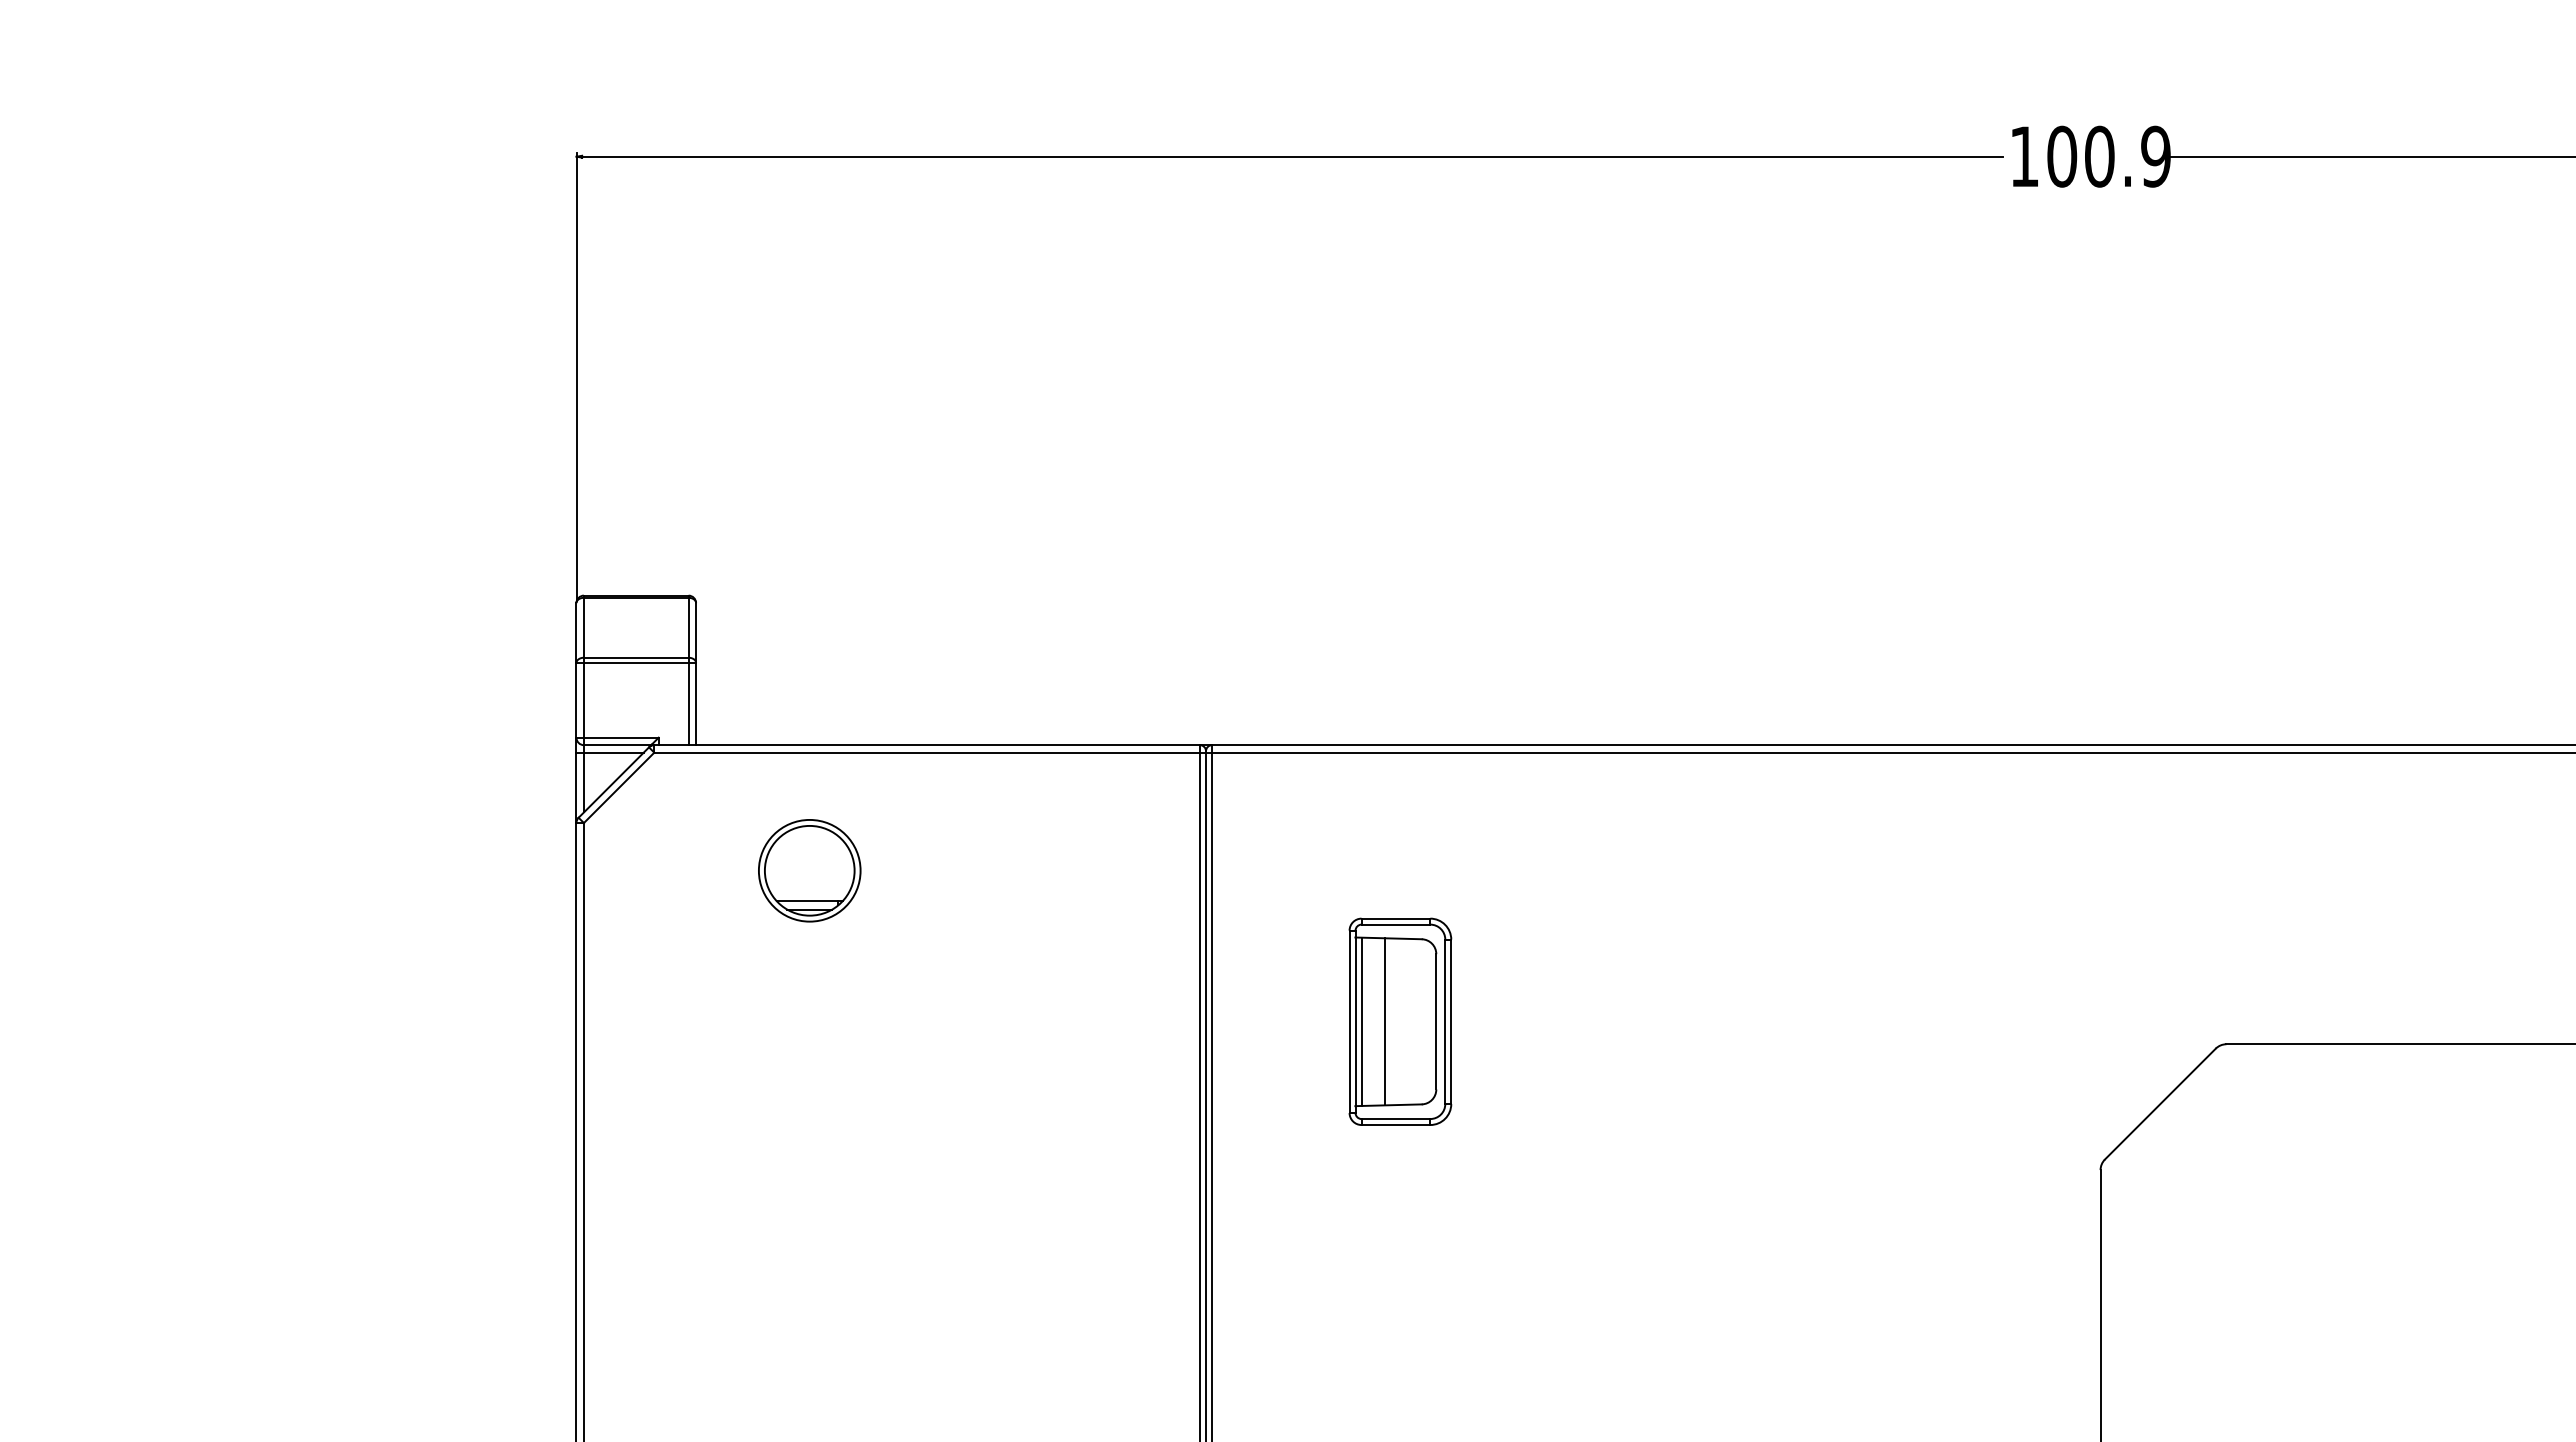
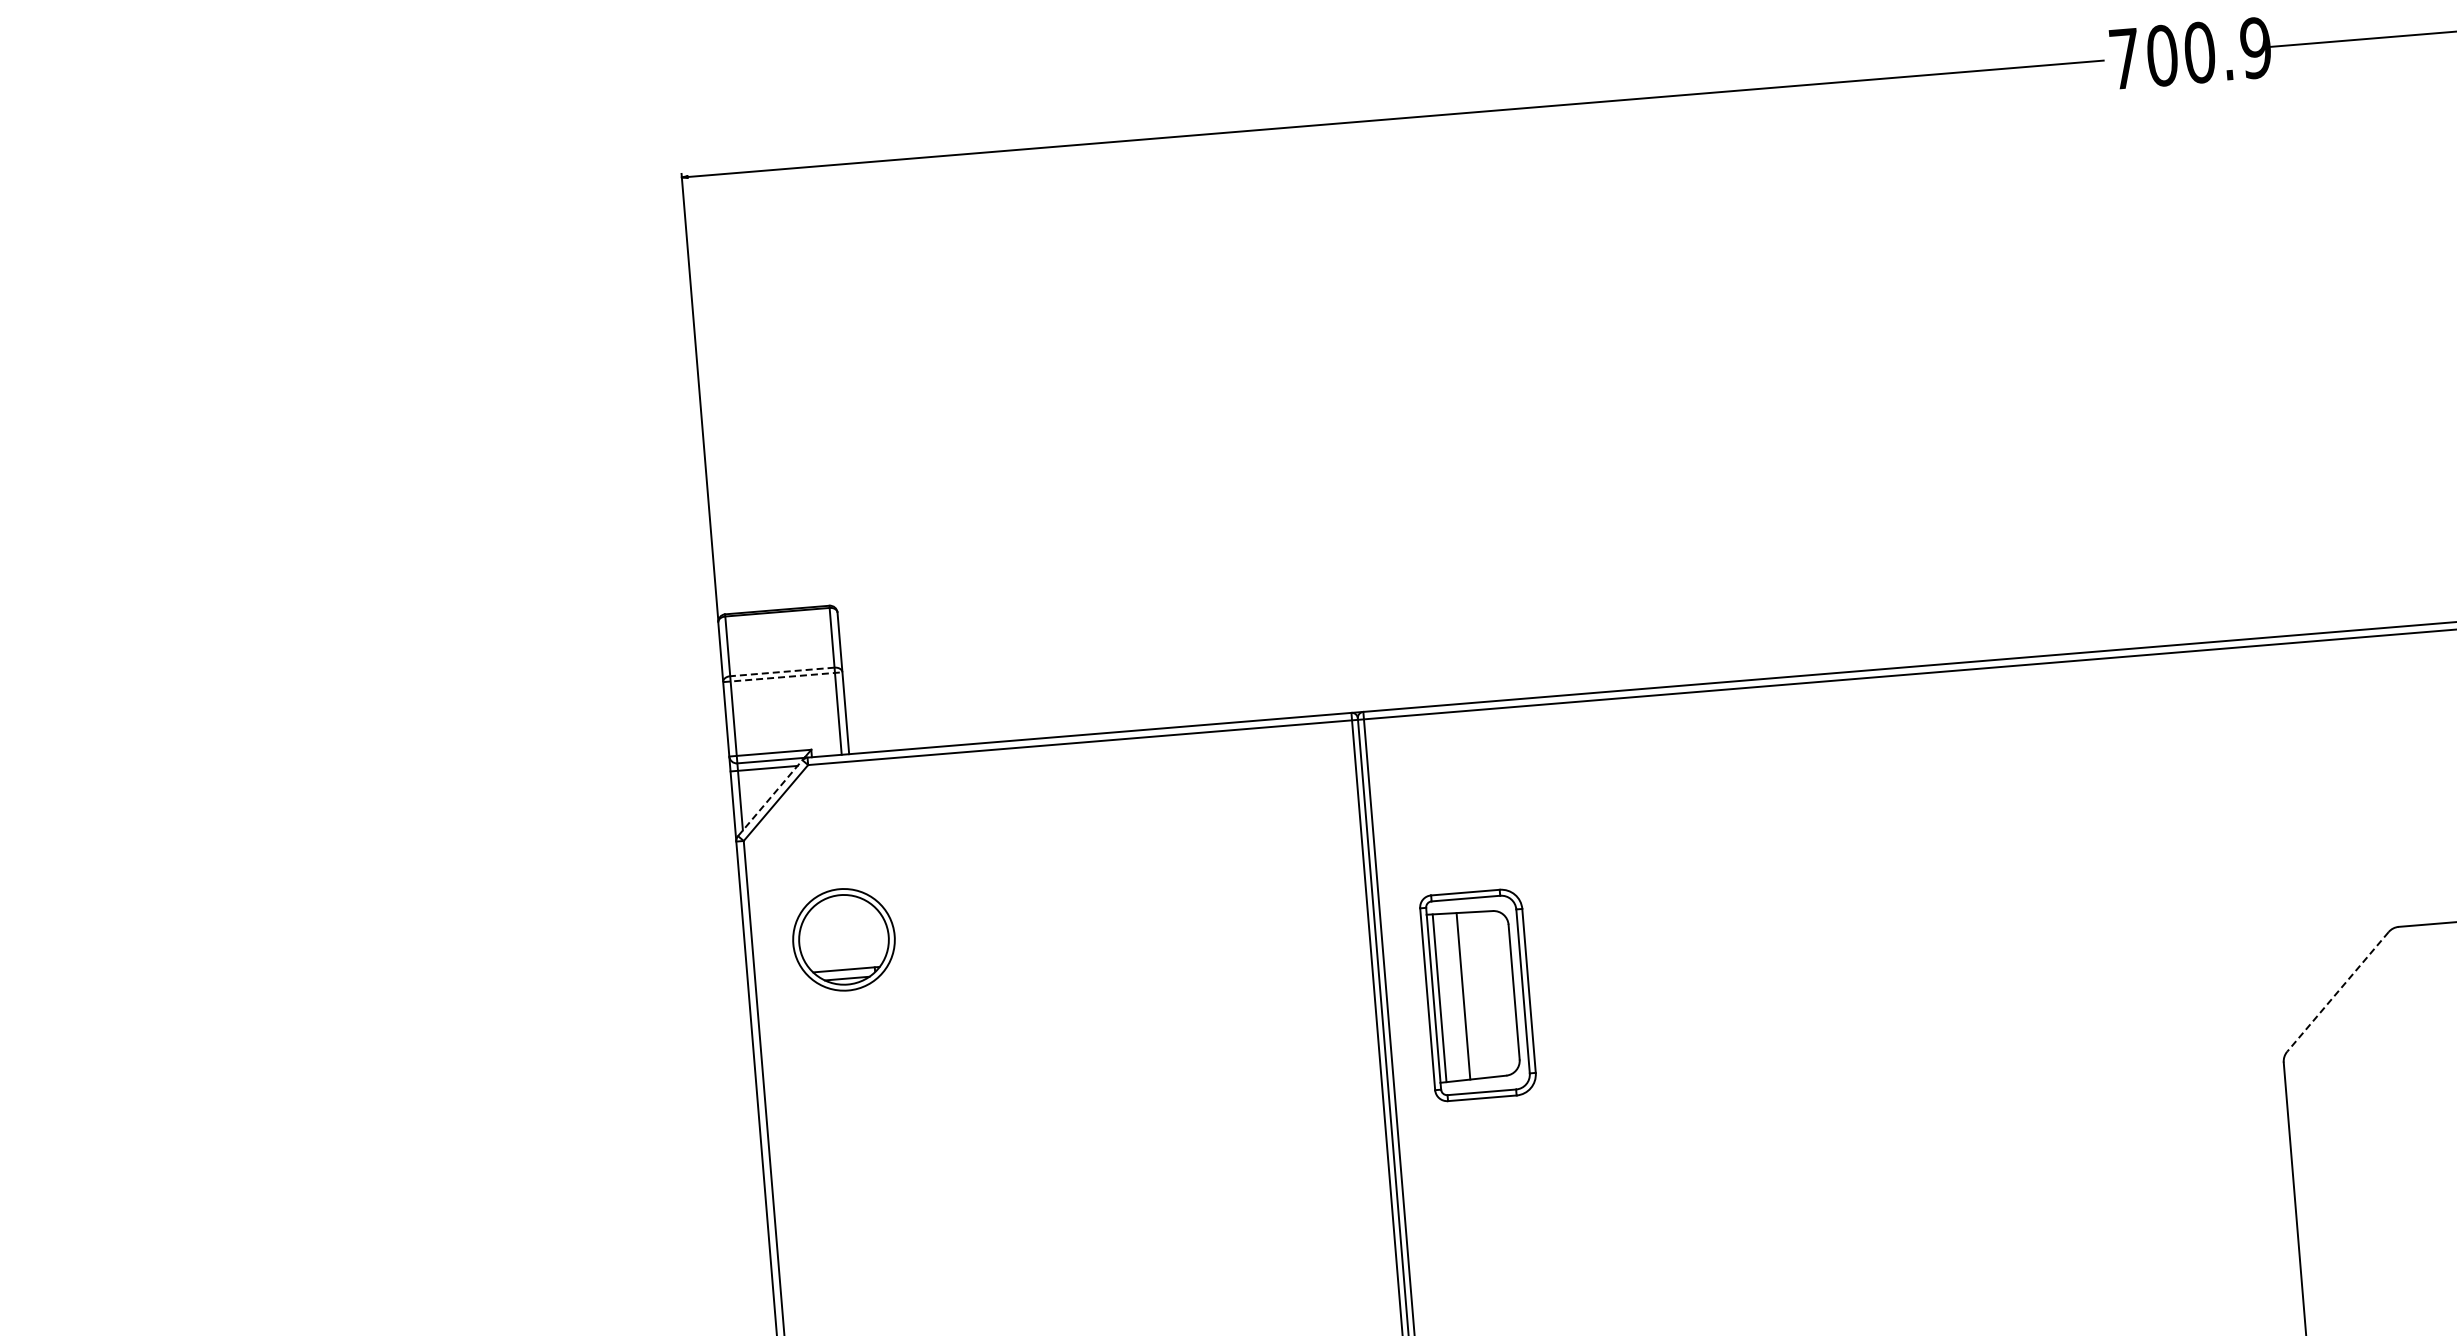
text: (2024, 156) -> (2124, 58), 100.9 -> 700.9
line: (635, 657) -> (781, 671), solid -> dashed
line: (636, 663) -> (783, 677), solid -> dashed
line: (613, 782) -> (769, 798), solid -> dashed
part: (809, 870) -> (843, 939), moved
part: (1400, 1021) -> (1478, 994), moved
line: (2160, 1104) -> (2338, 992), solid -> dashed

